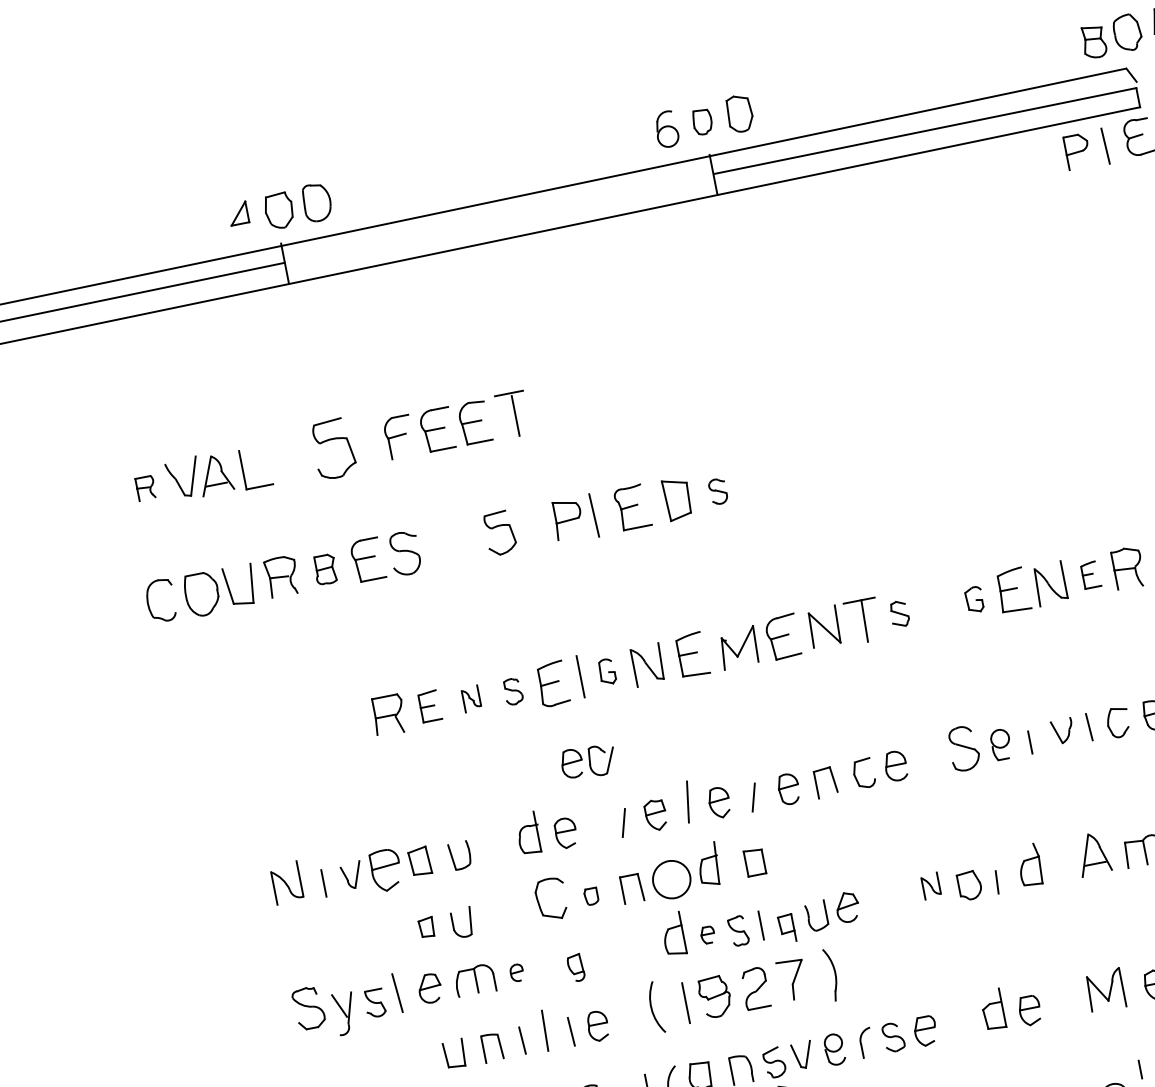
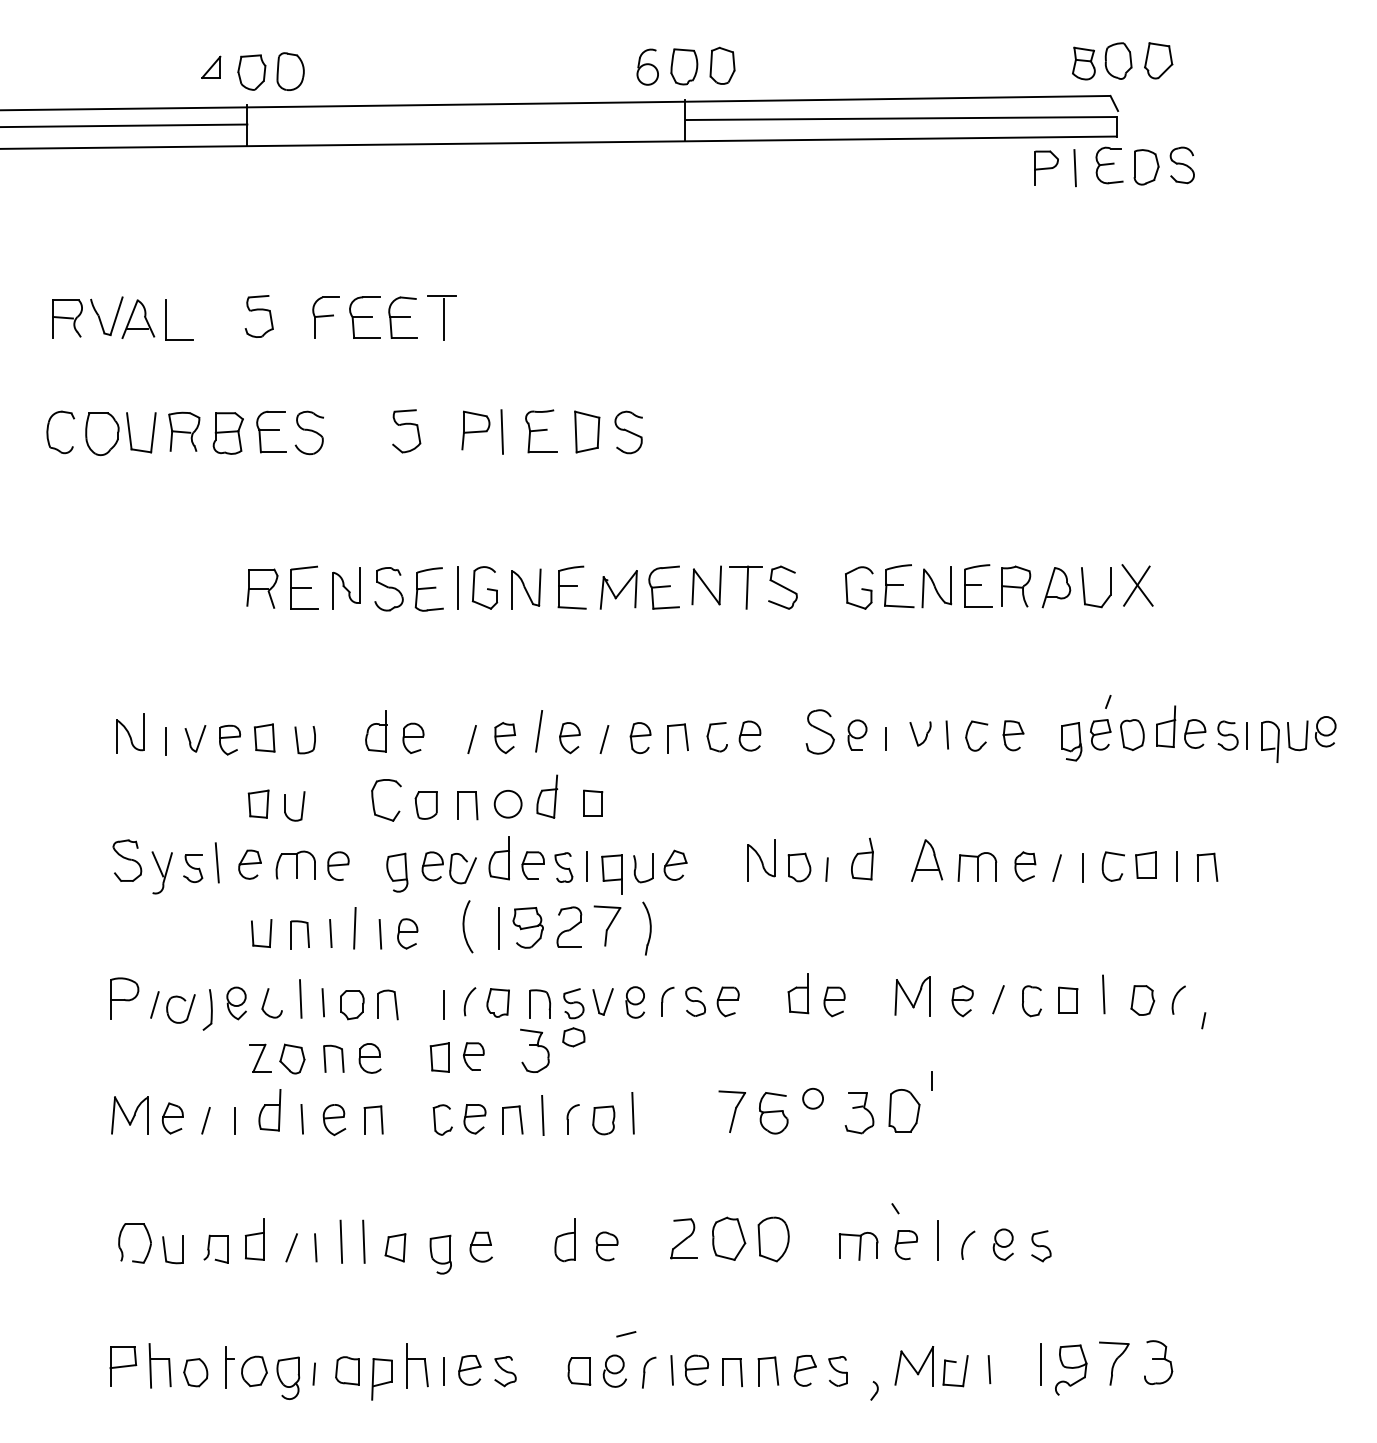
part: (702, 121) -> (684, 66), size x1.43
part: (332, 449) -> (258, 316), size x0.71
part: (145, 487) -> (67, 318), size x1.67
part: (718, 491) -> (628, 432), size x1.67
part: (324, 569) -> (227, 433), size x1.43
part: (1091, 574) -> (978, 585), size x1.67
part: (974, 599) -> (859, 587), size x1.67
part: (899, 614) -> (782, 587), size x1.67
part: (606, 671) -> (484, 587), size x1.67
part: (512, 691) -> (388, 589), size x1.67
part: (471, 699) -> (346, 588), size x1.67
part: (430, 706) -> (304, 587), size x1.43
part: (587, 761) -> (448, 867), moved
part: (386, 869) -> (230, 739), size x0.71
circle: (670, 878) -> (507, 803), size x0.71
part: (931, 886) -> (761, 860), size x1.67
part: (590, 896) -> (425, 805), size x1.67
part: (426, 926) -> (258, 803), size x1.43
part: (786, 928) -> (611, 874), size x1.43
part: (707, 935) -> (532, 865), size x1.67
part: (576, 967) -> (397, 872), size x1.43
part: (516, 972) -> (338, 865), size x1.67

